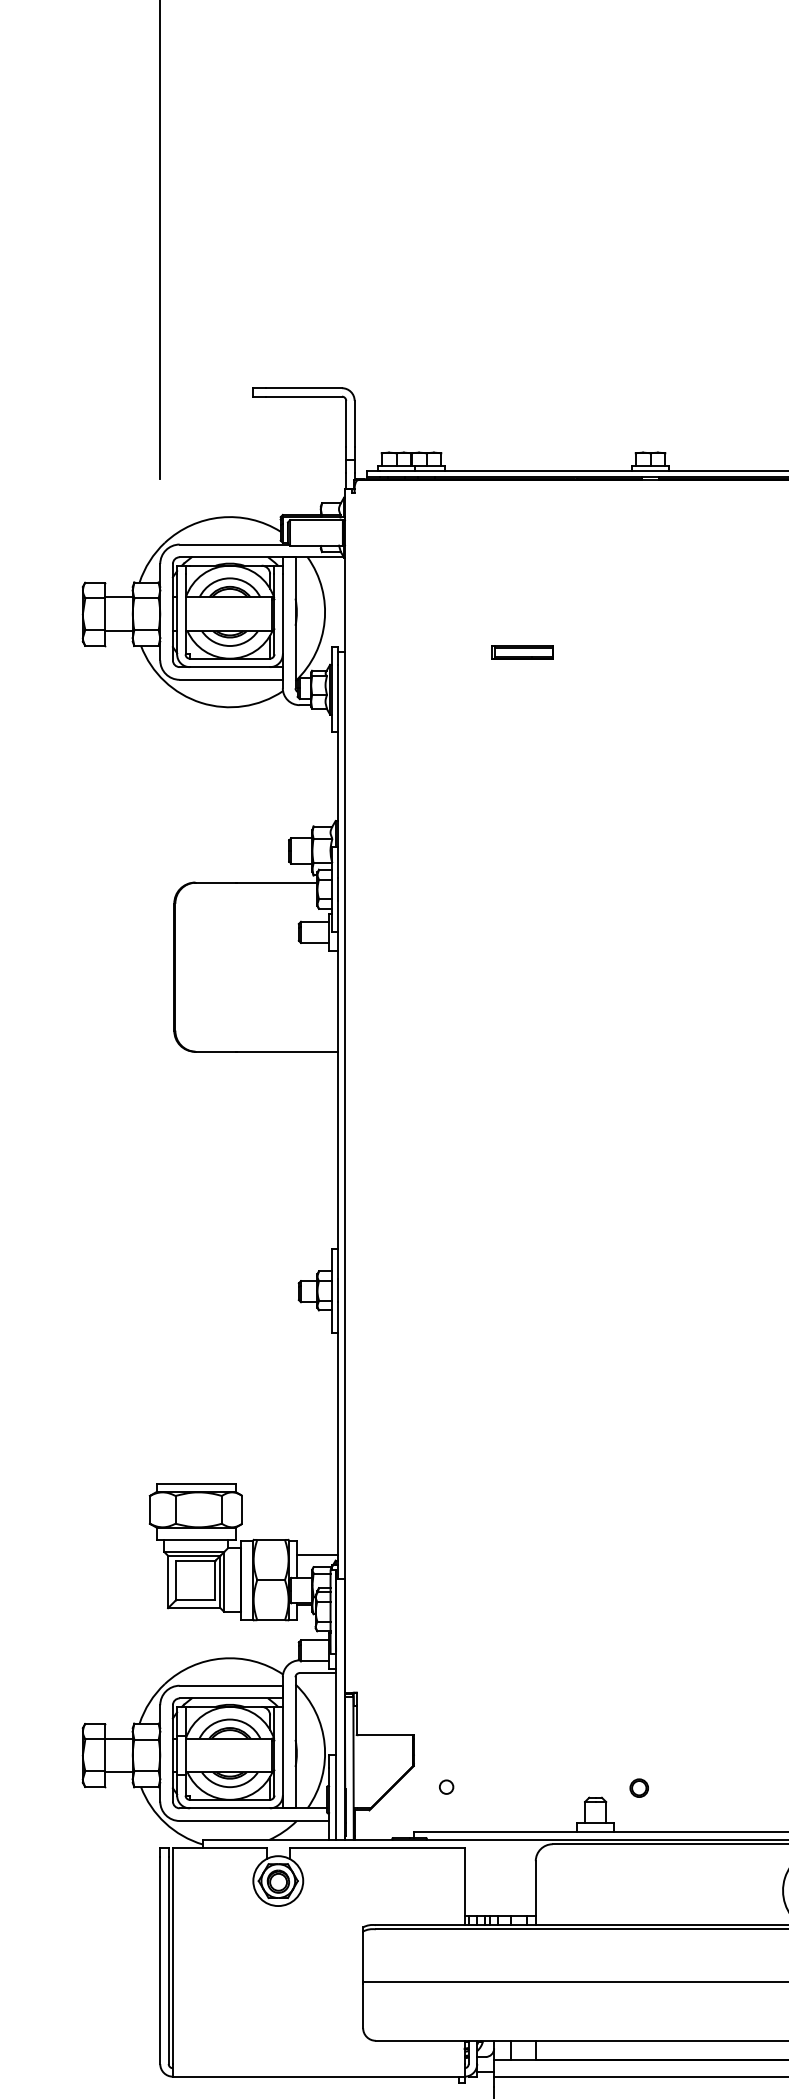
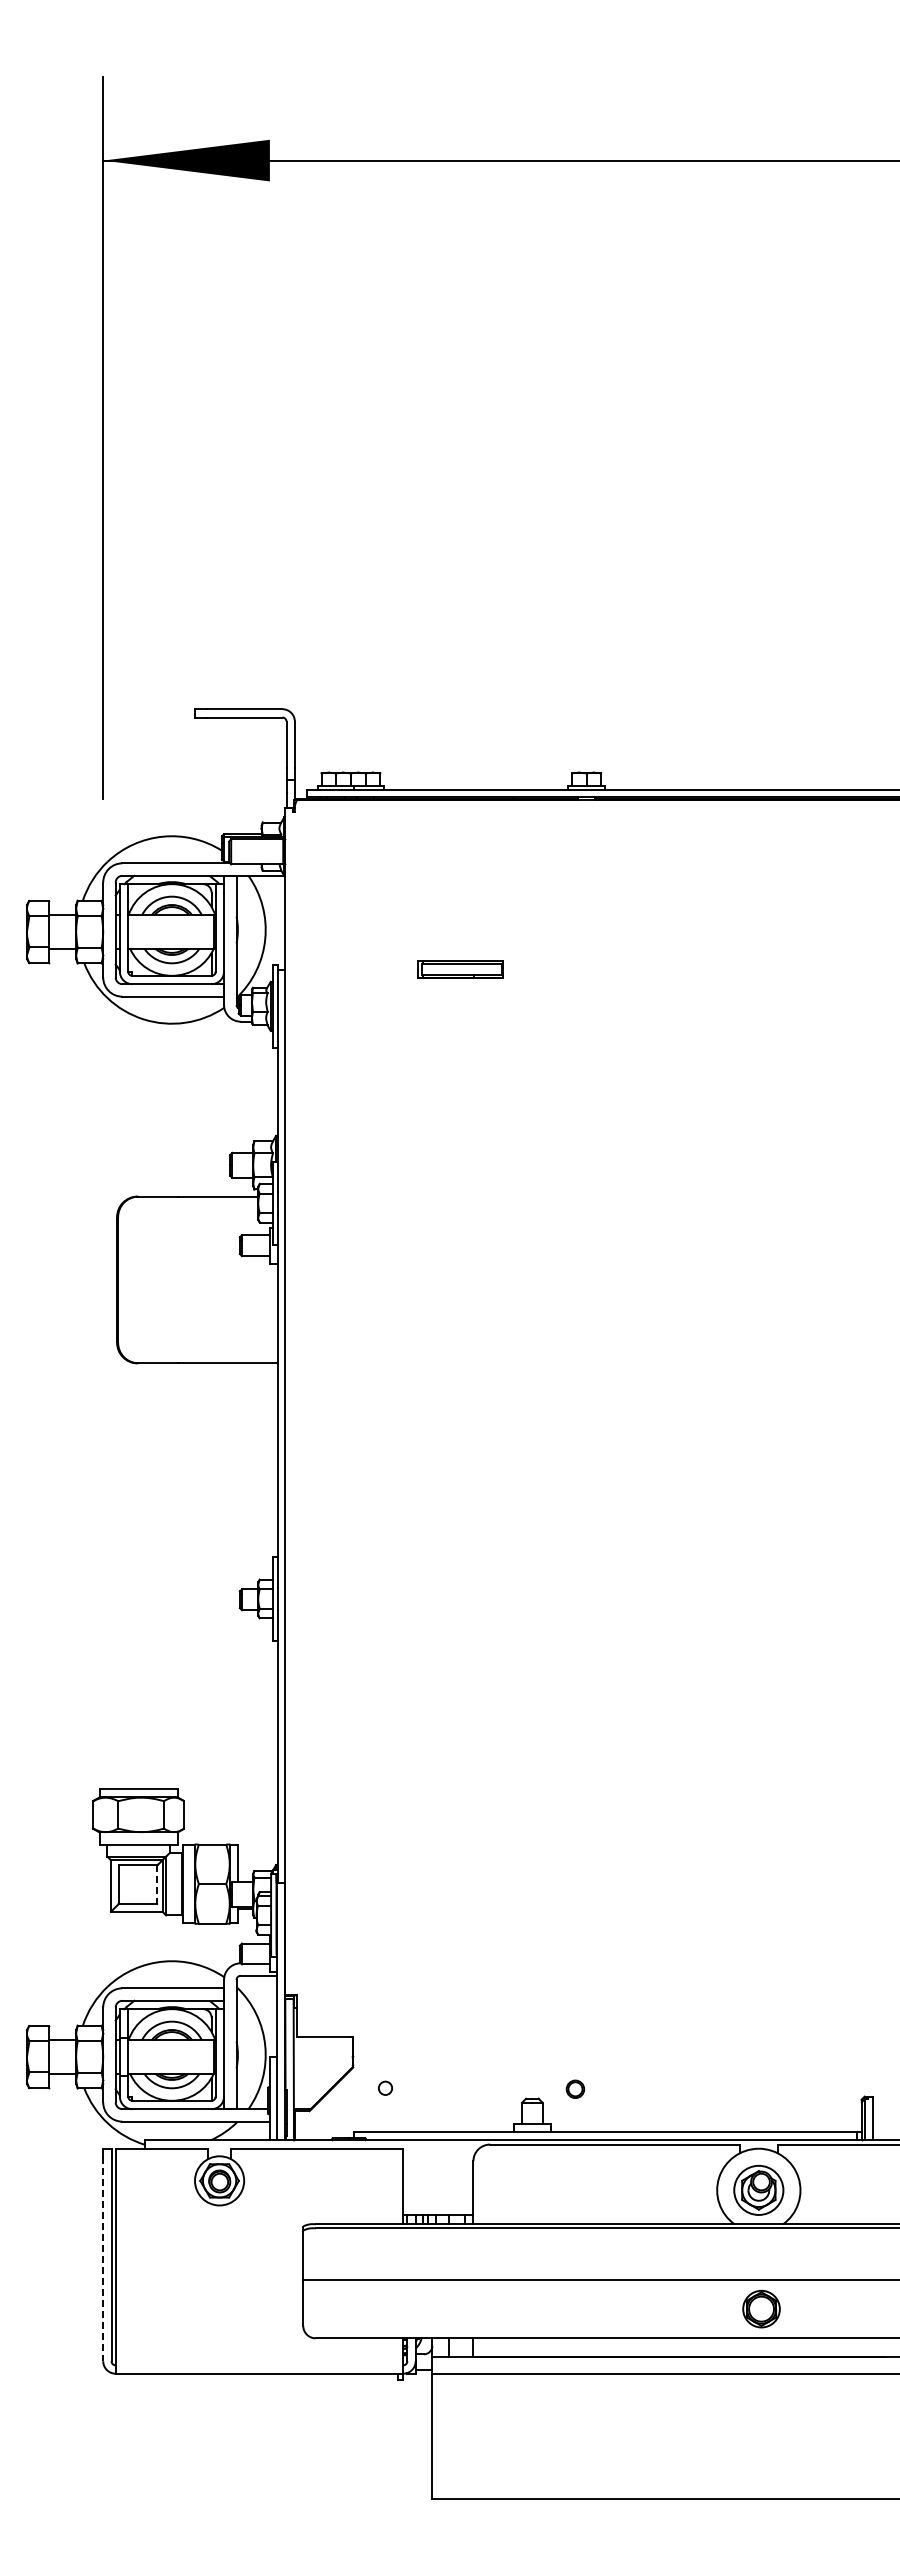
part: (522, 652) -> (460, 969), size x1.4
line: (317, 1555) -> (258, 1859), removed
line: (215, 1580) -> (157, 1884), solid -> dashed
line: (160, 1960) -> (103, 2259), solid -> dashed

